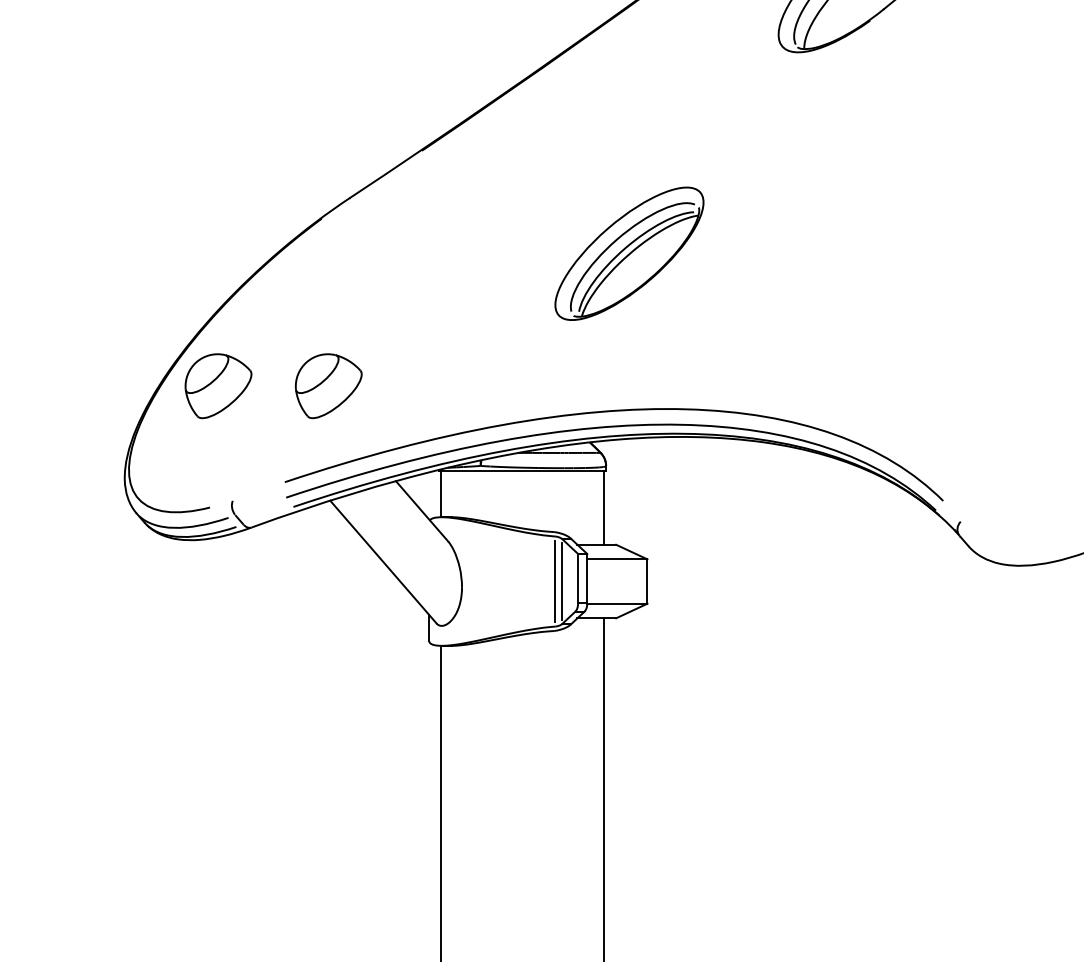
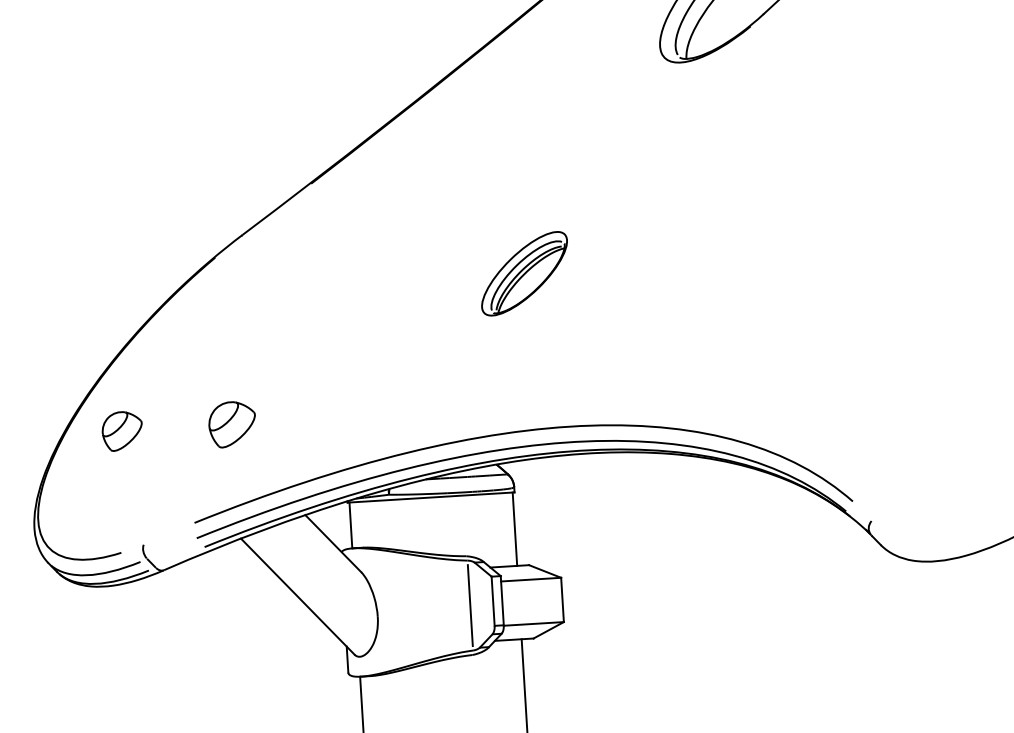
part: (629, 253) -> (524, 273), size x0.6
part: (218, 386) -> (122, 431), size x0.6
part: (328, 386) -> (232, 424), size x0.7
line: (562, 581) -> (477, 605), removed

